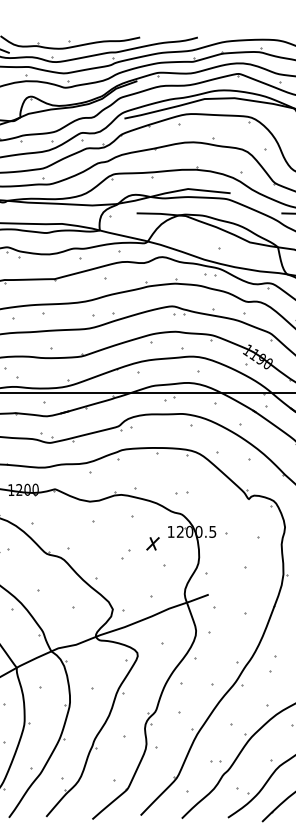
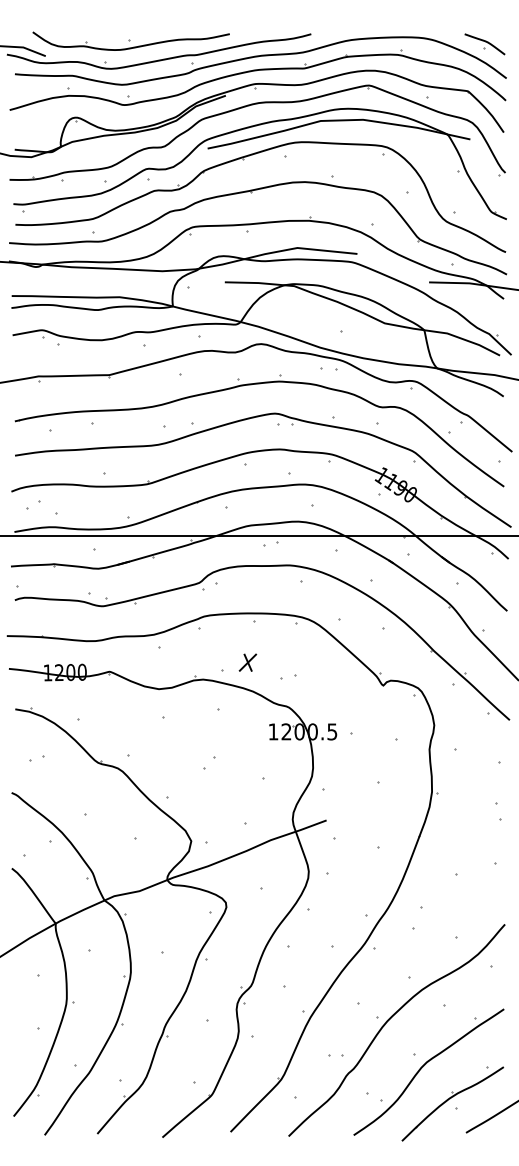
part: (152, 543) -> (247, 662), moved

